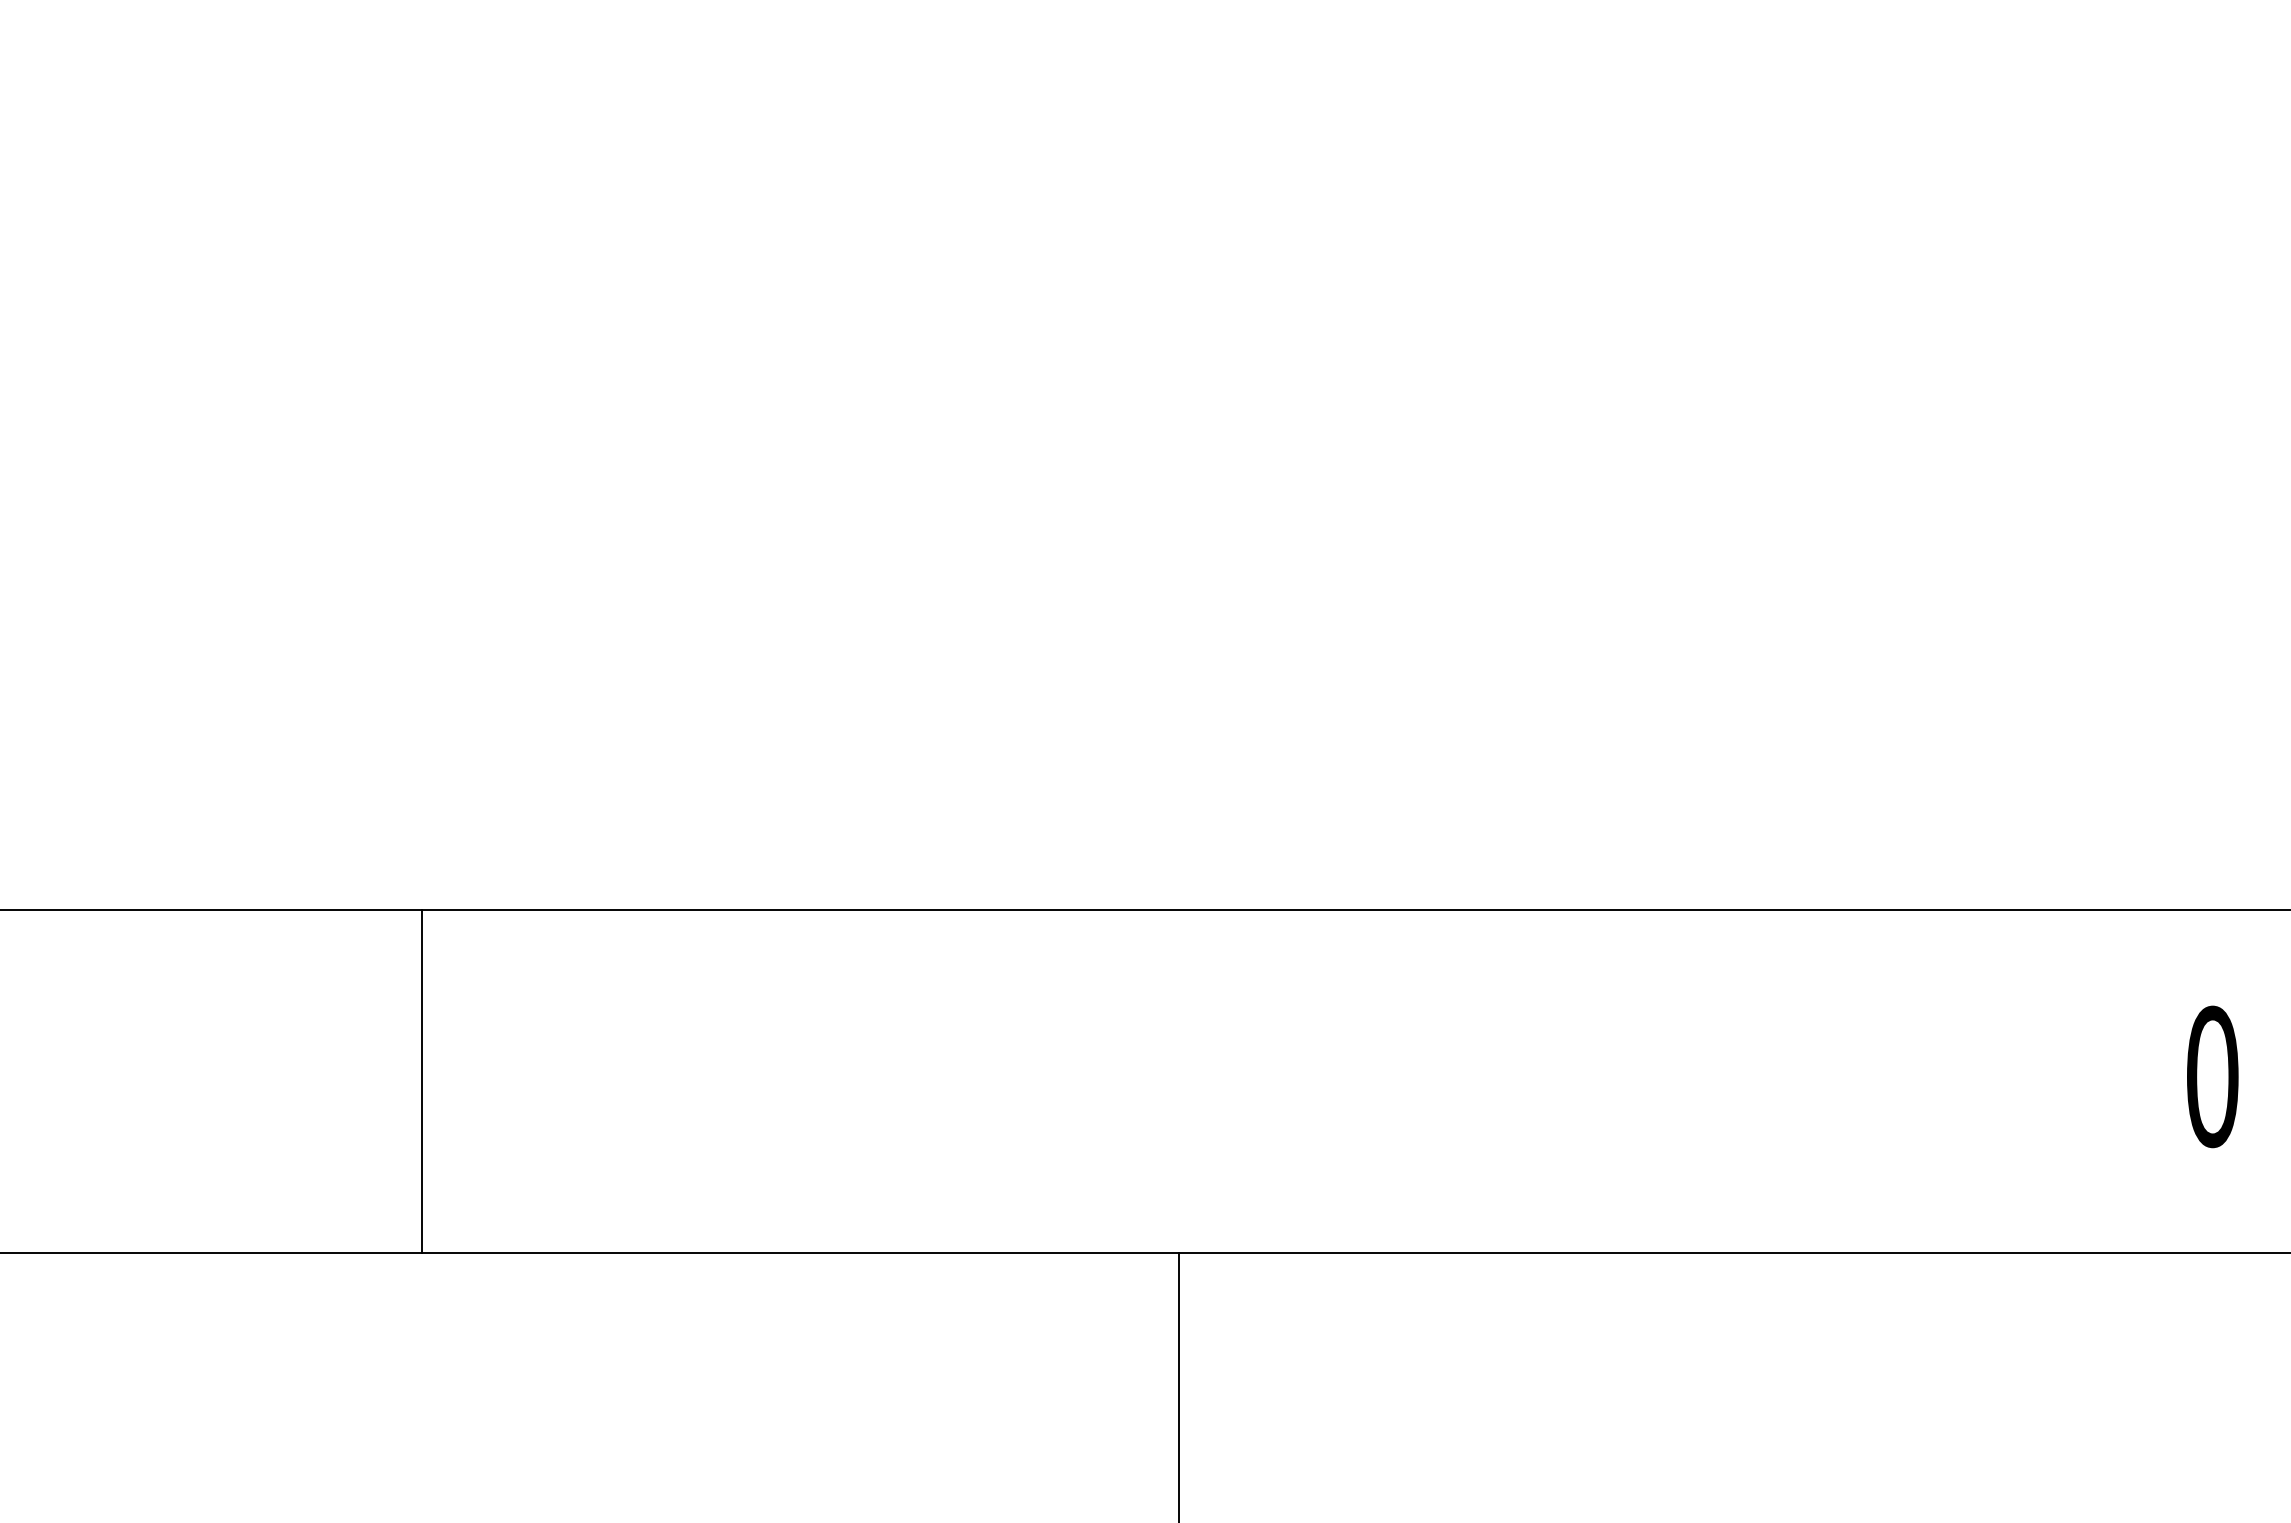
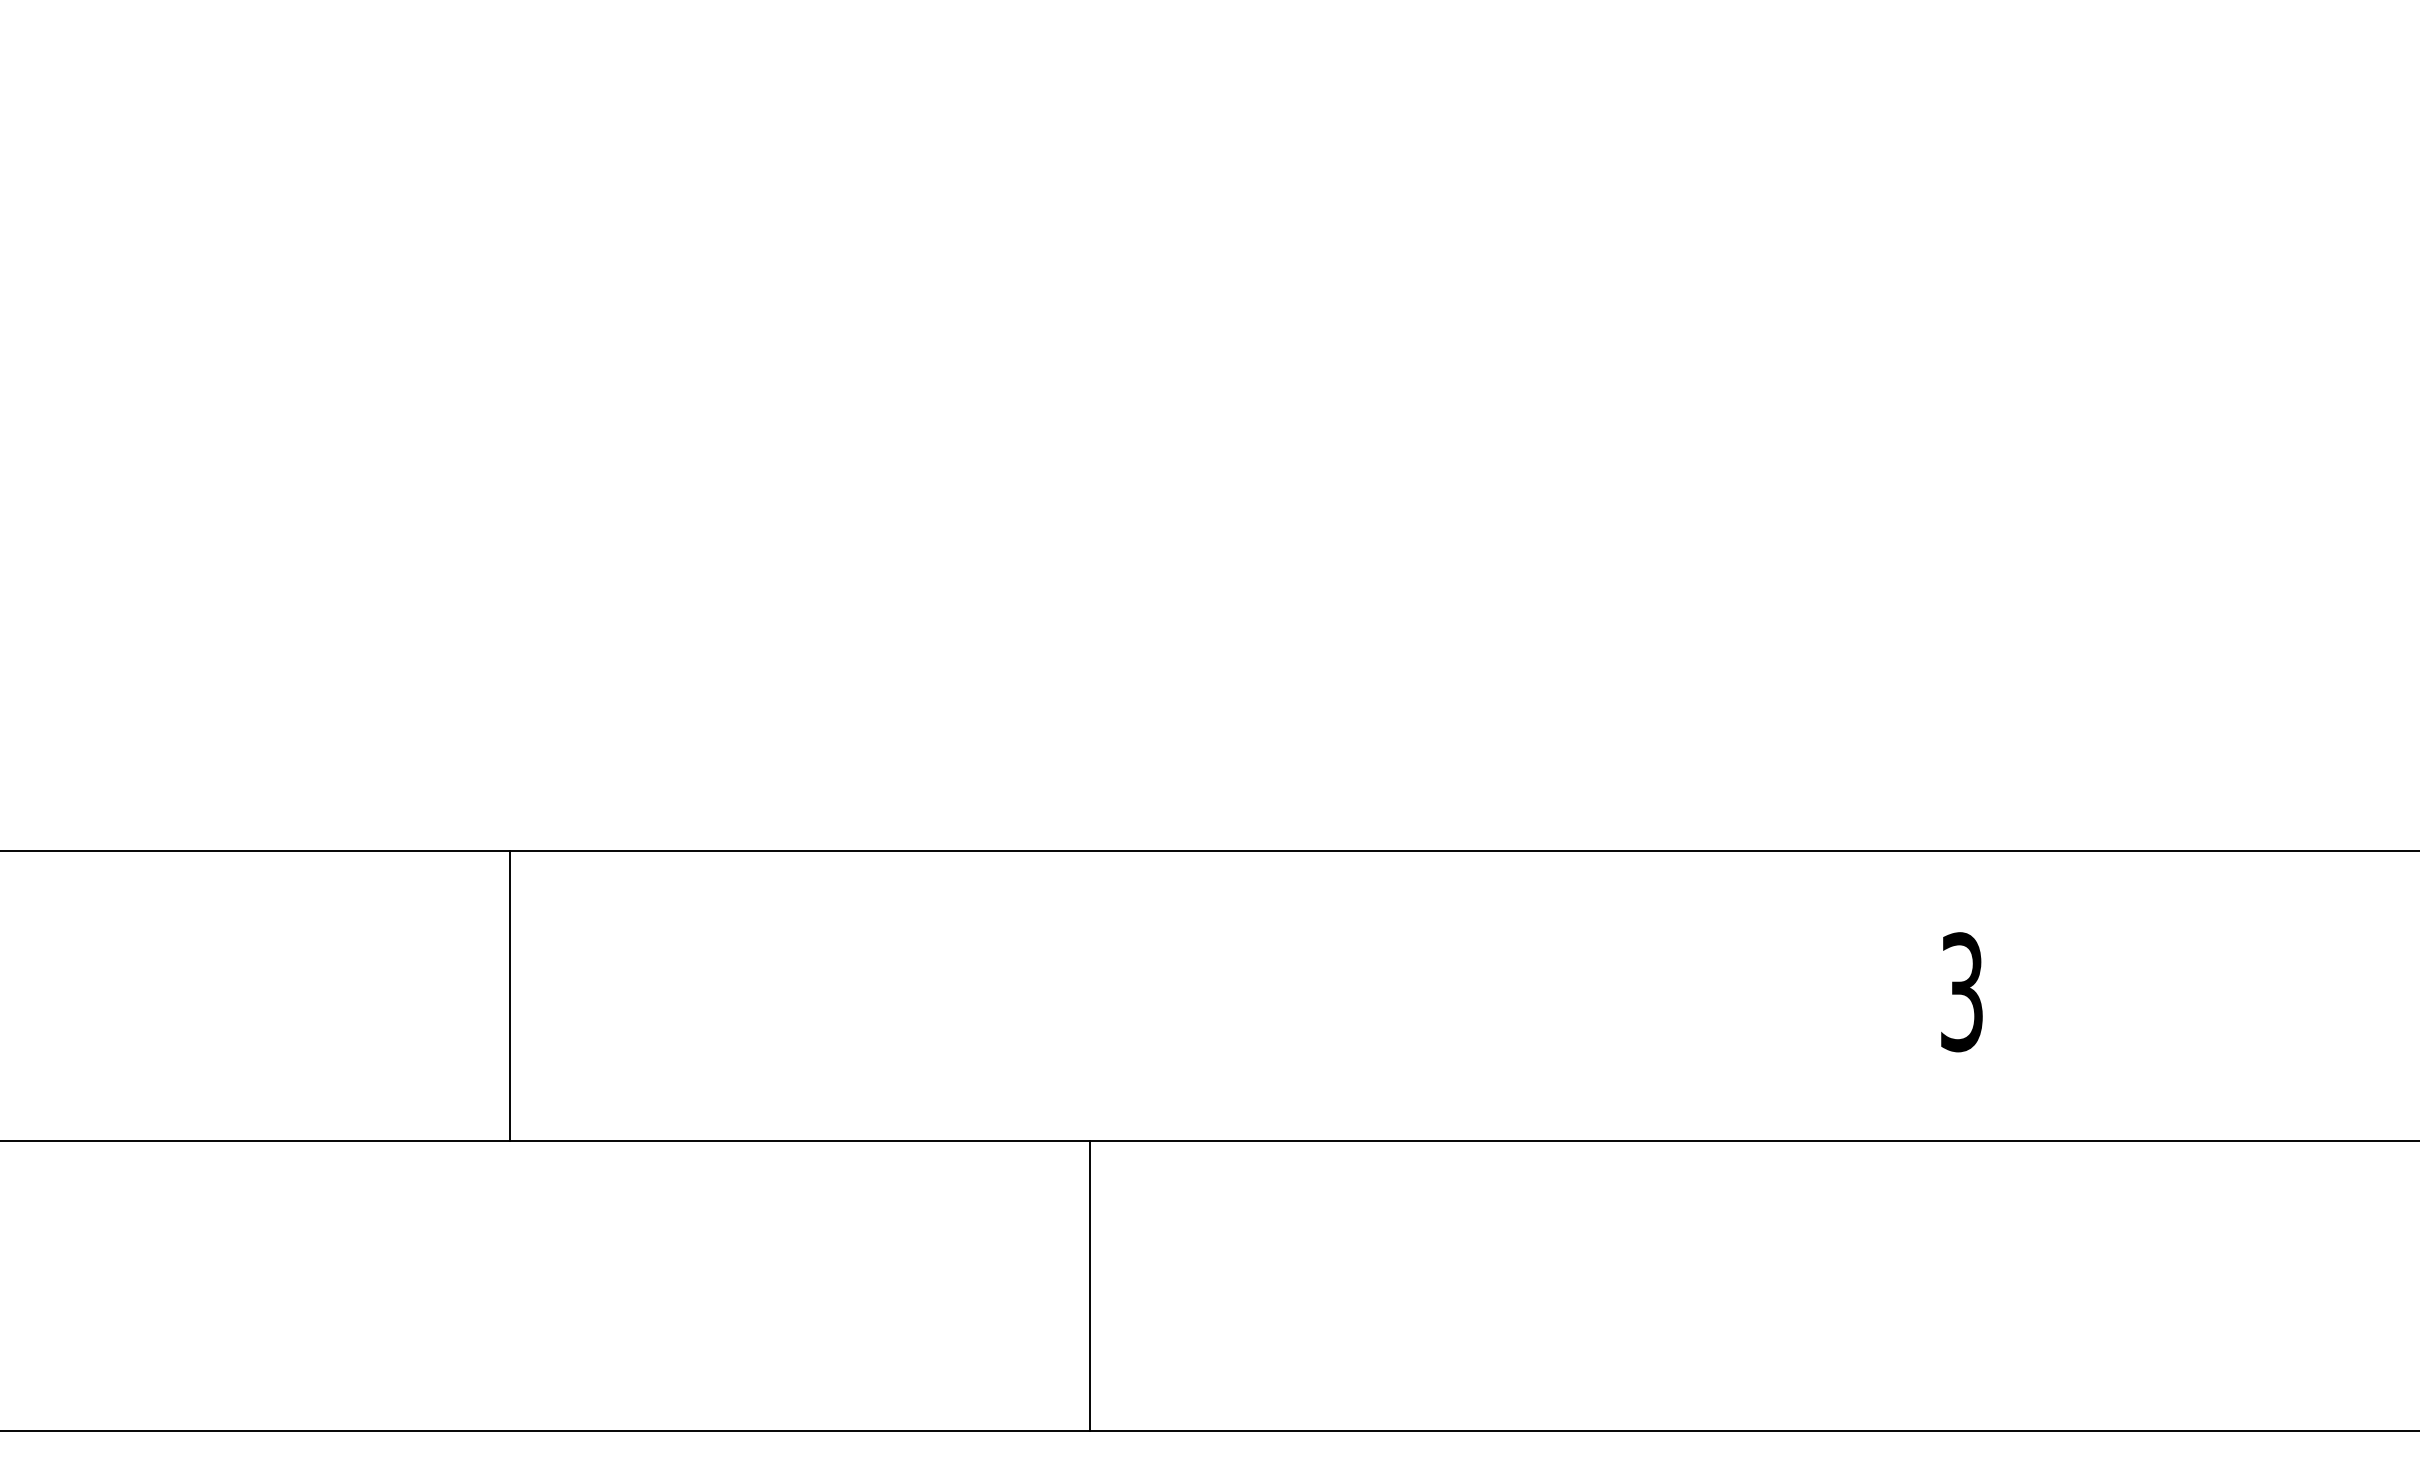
text: (2212, 1077) -> (1961, 992), 0 -> 3
line: (422, 1080) -> (510, 995), moved

